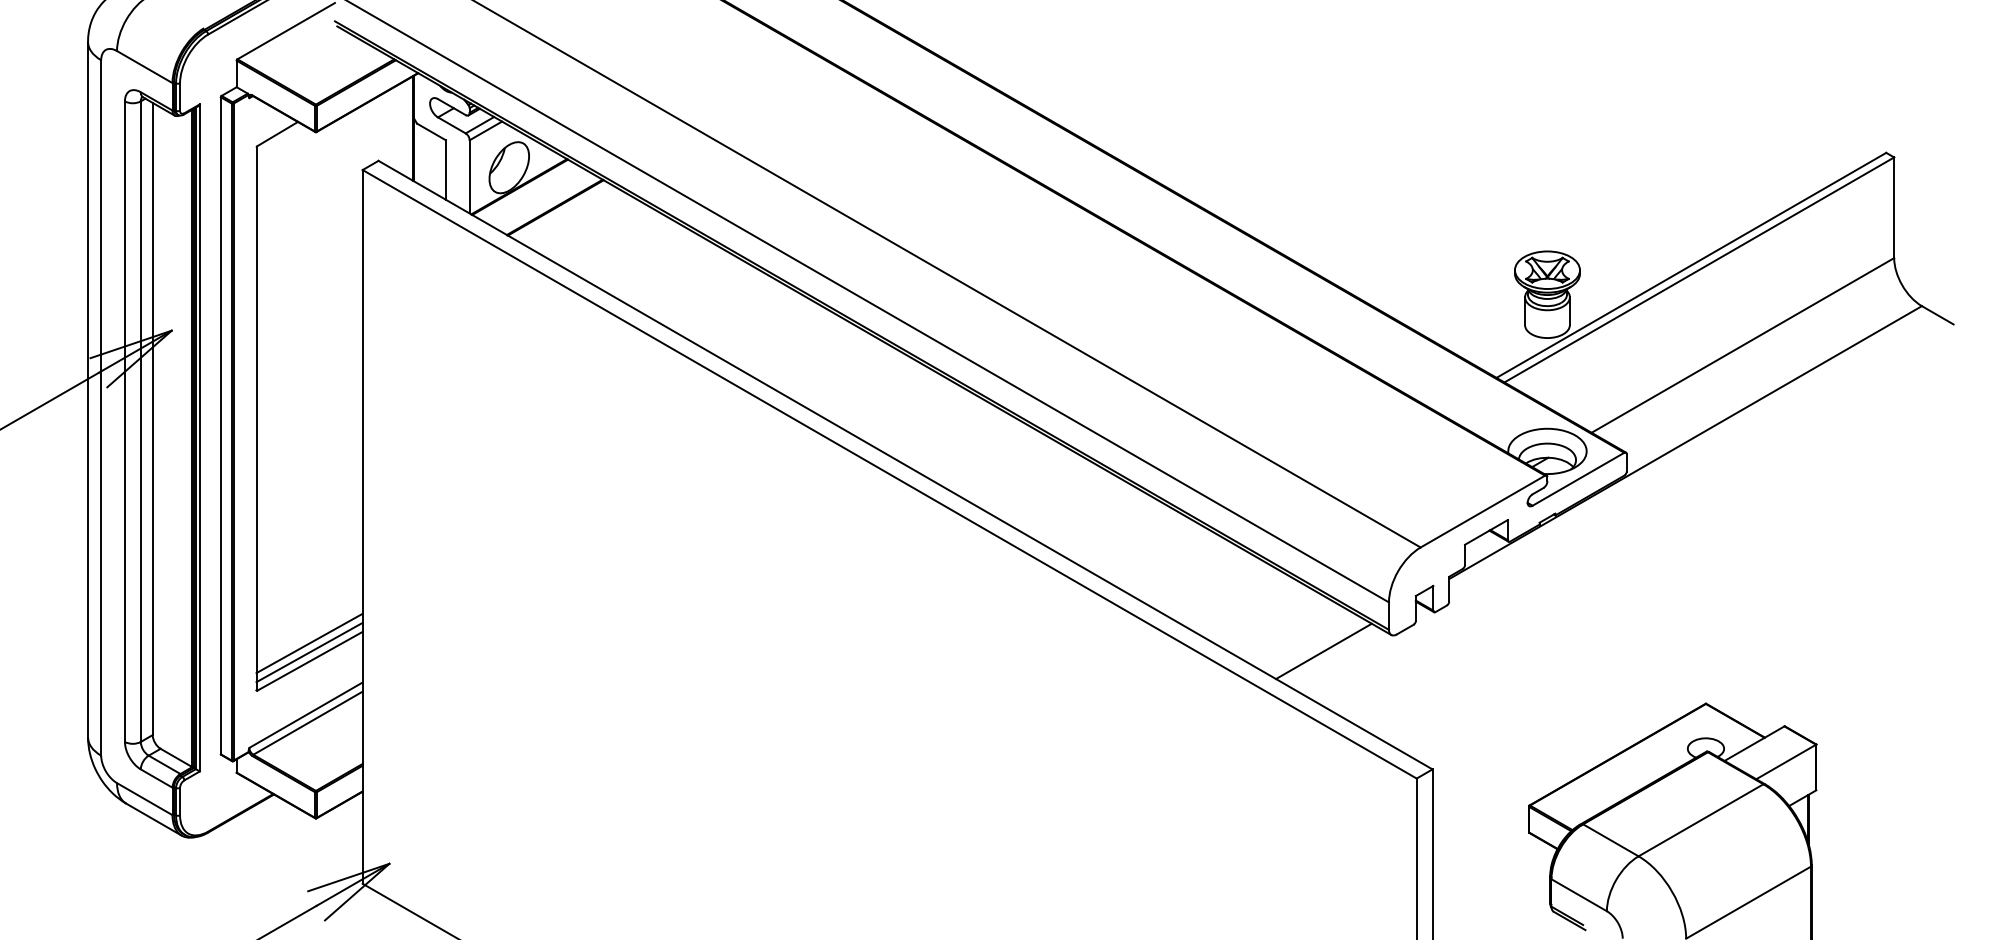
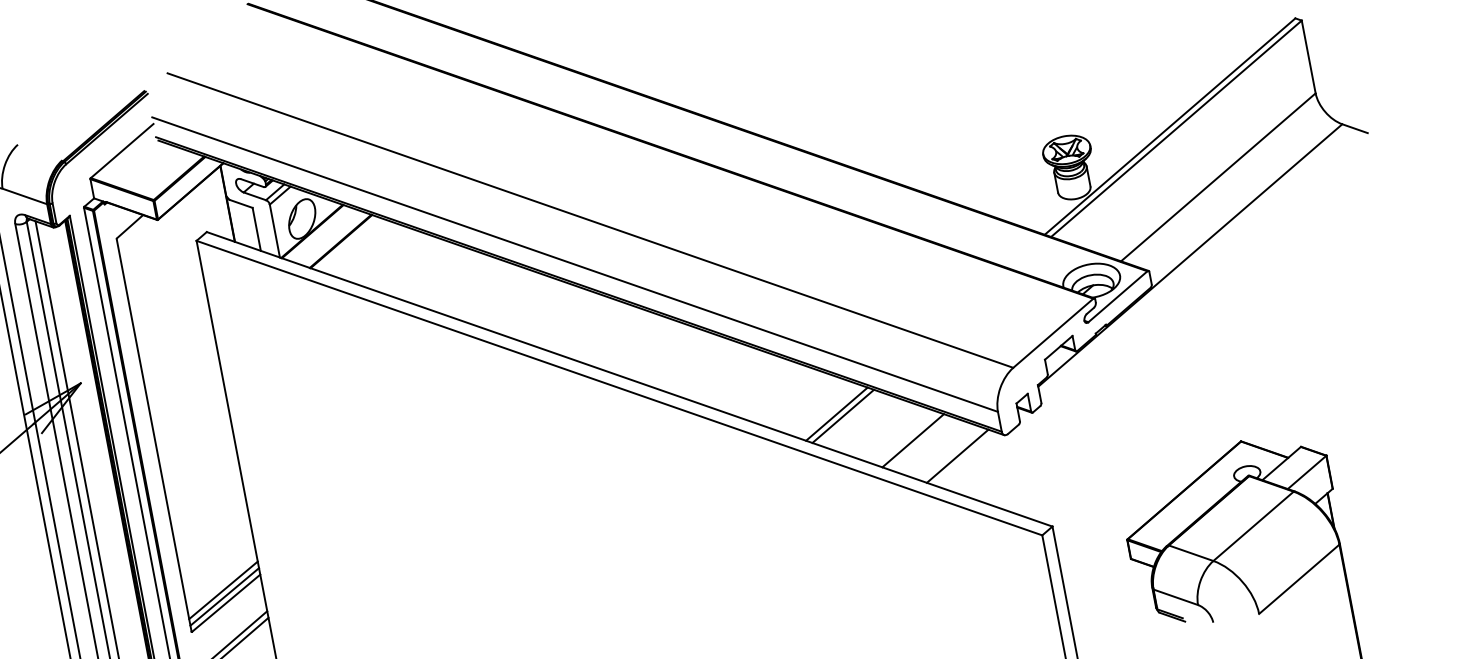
line: (1173, 564) -> (837, 414), added
line: (1181, 568) -> (843, 415), added
line: (1268, 619) -> (913, 440), added

